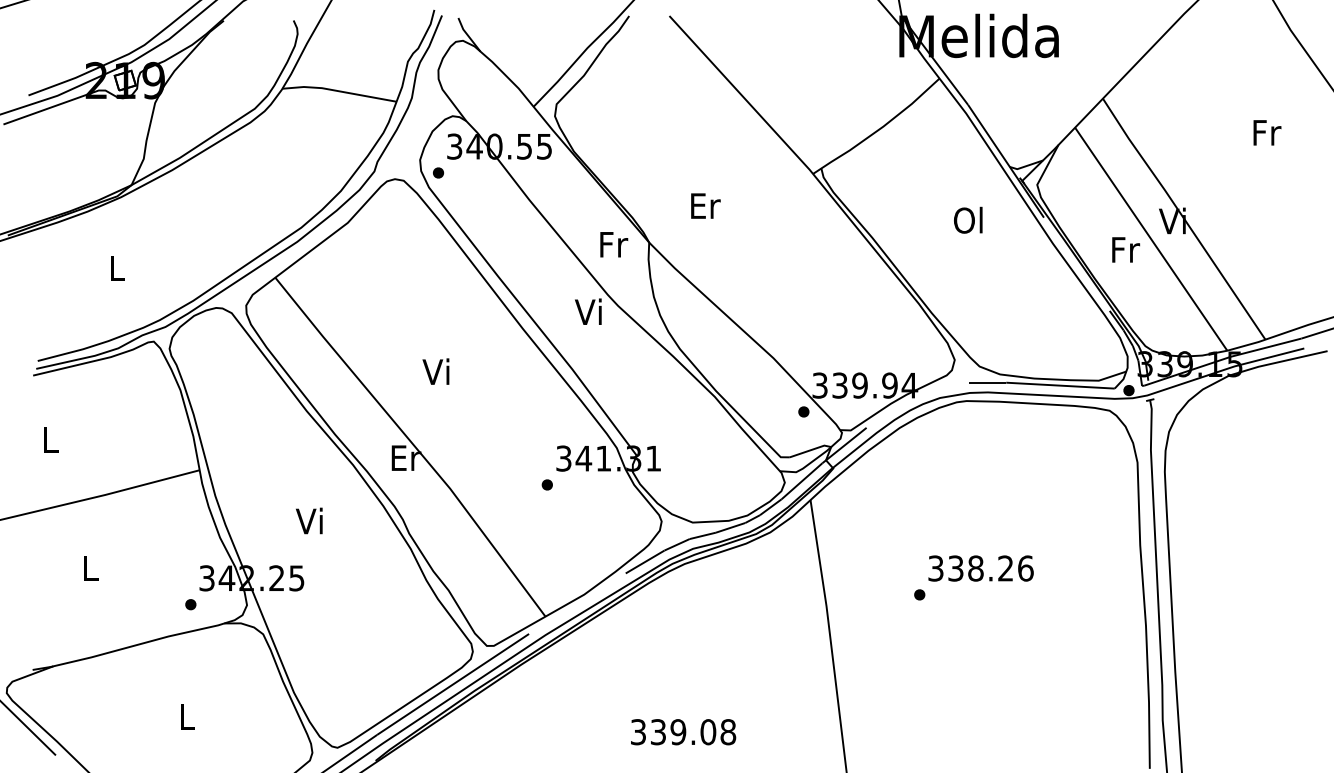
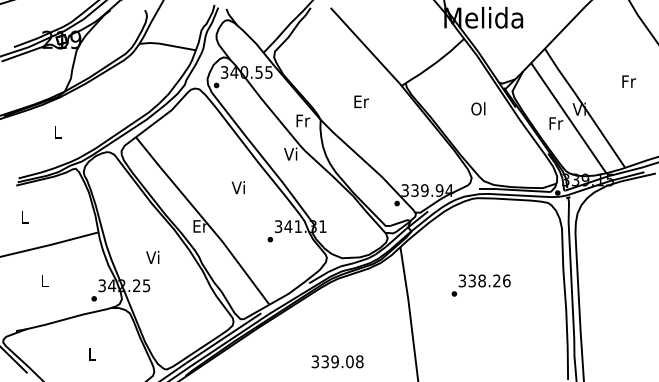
text: (1268, 132) -> (629, 81), moved
text: (705, 205) -> (361, 101), moved
text: (434, 371) -> (237, 187), moved

